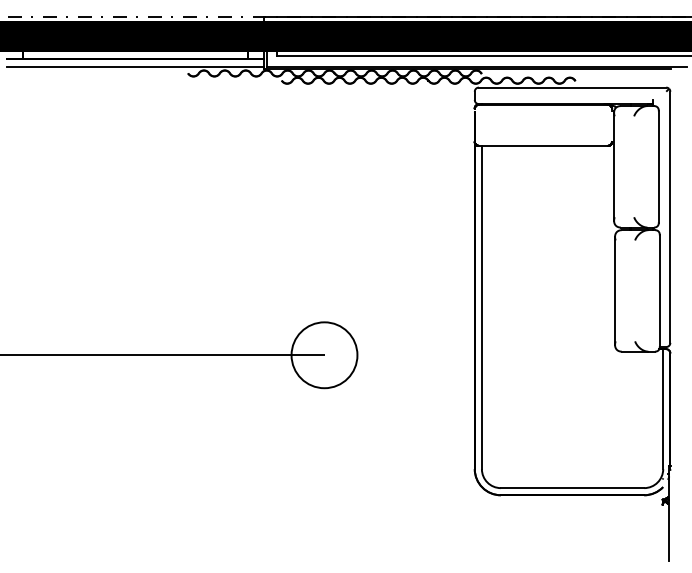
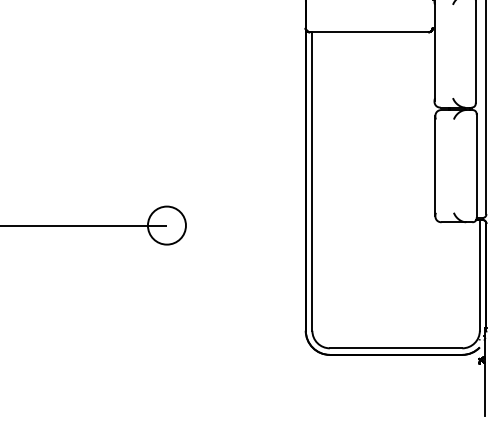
circle: (324, 354) -> (166, 224), size x0.62

